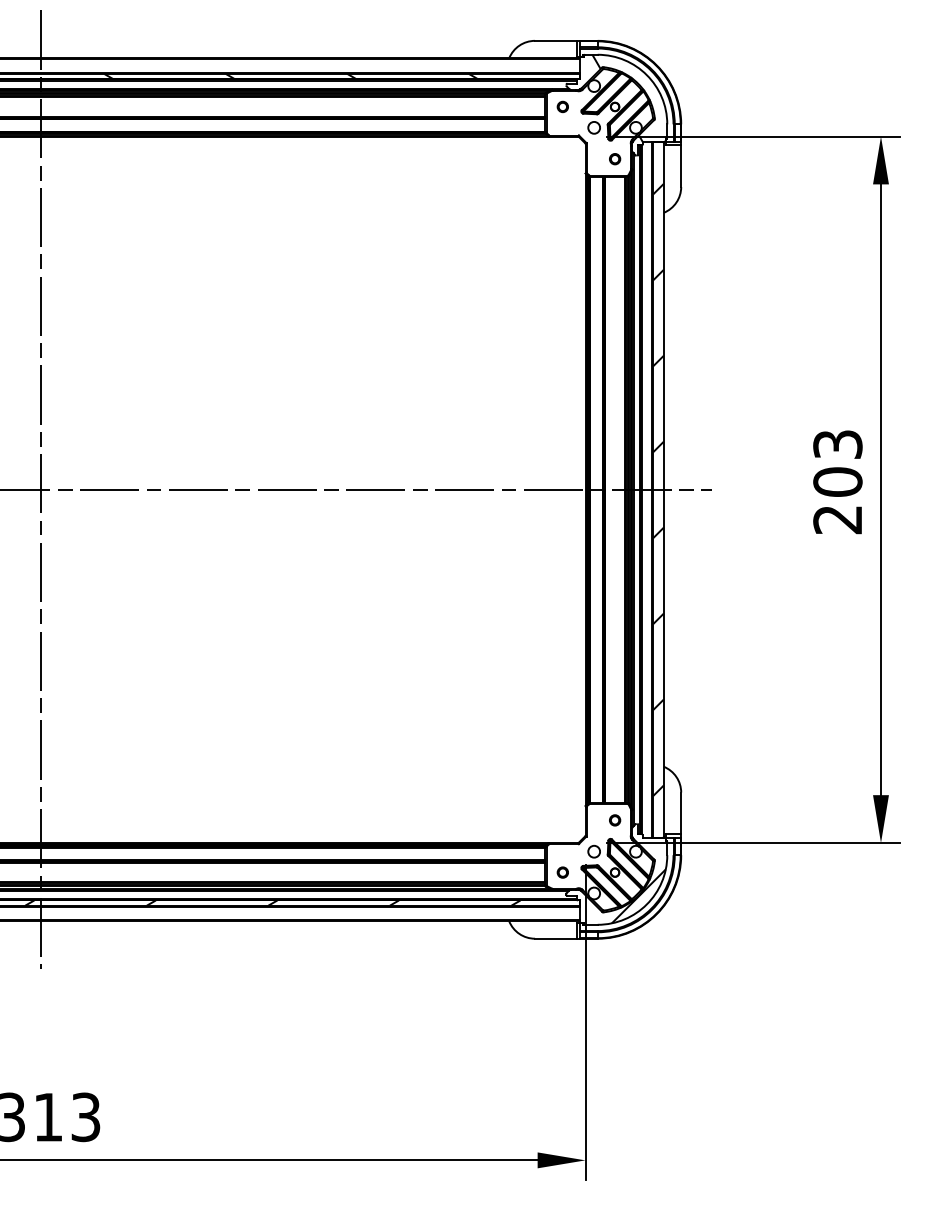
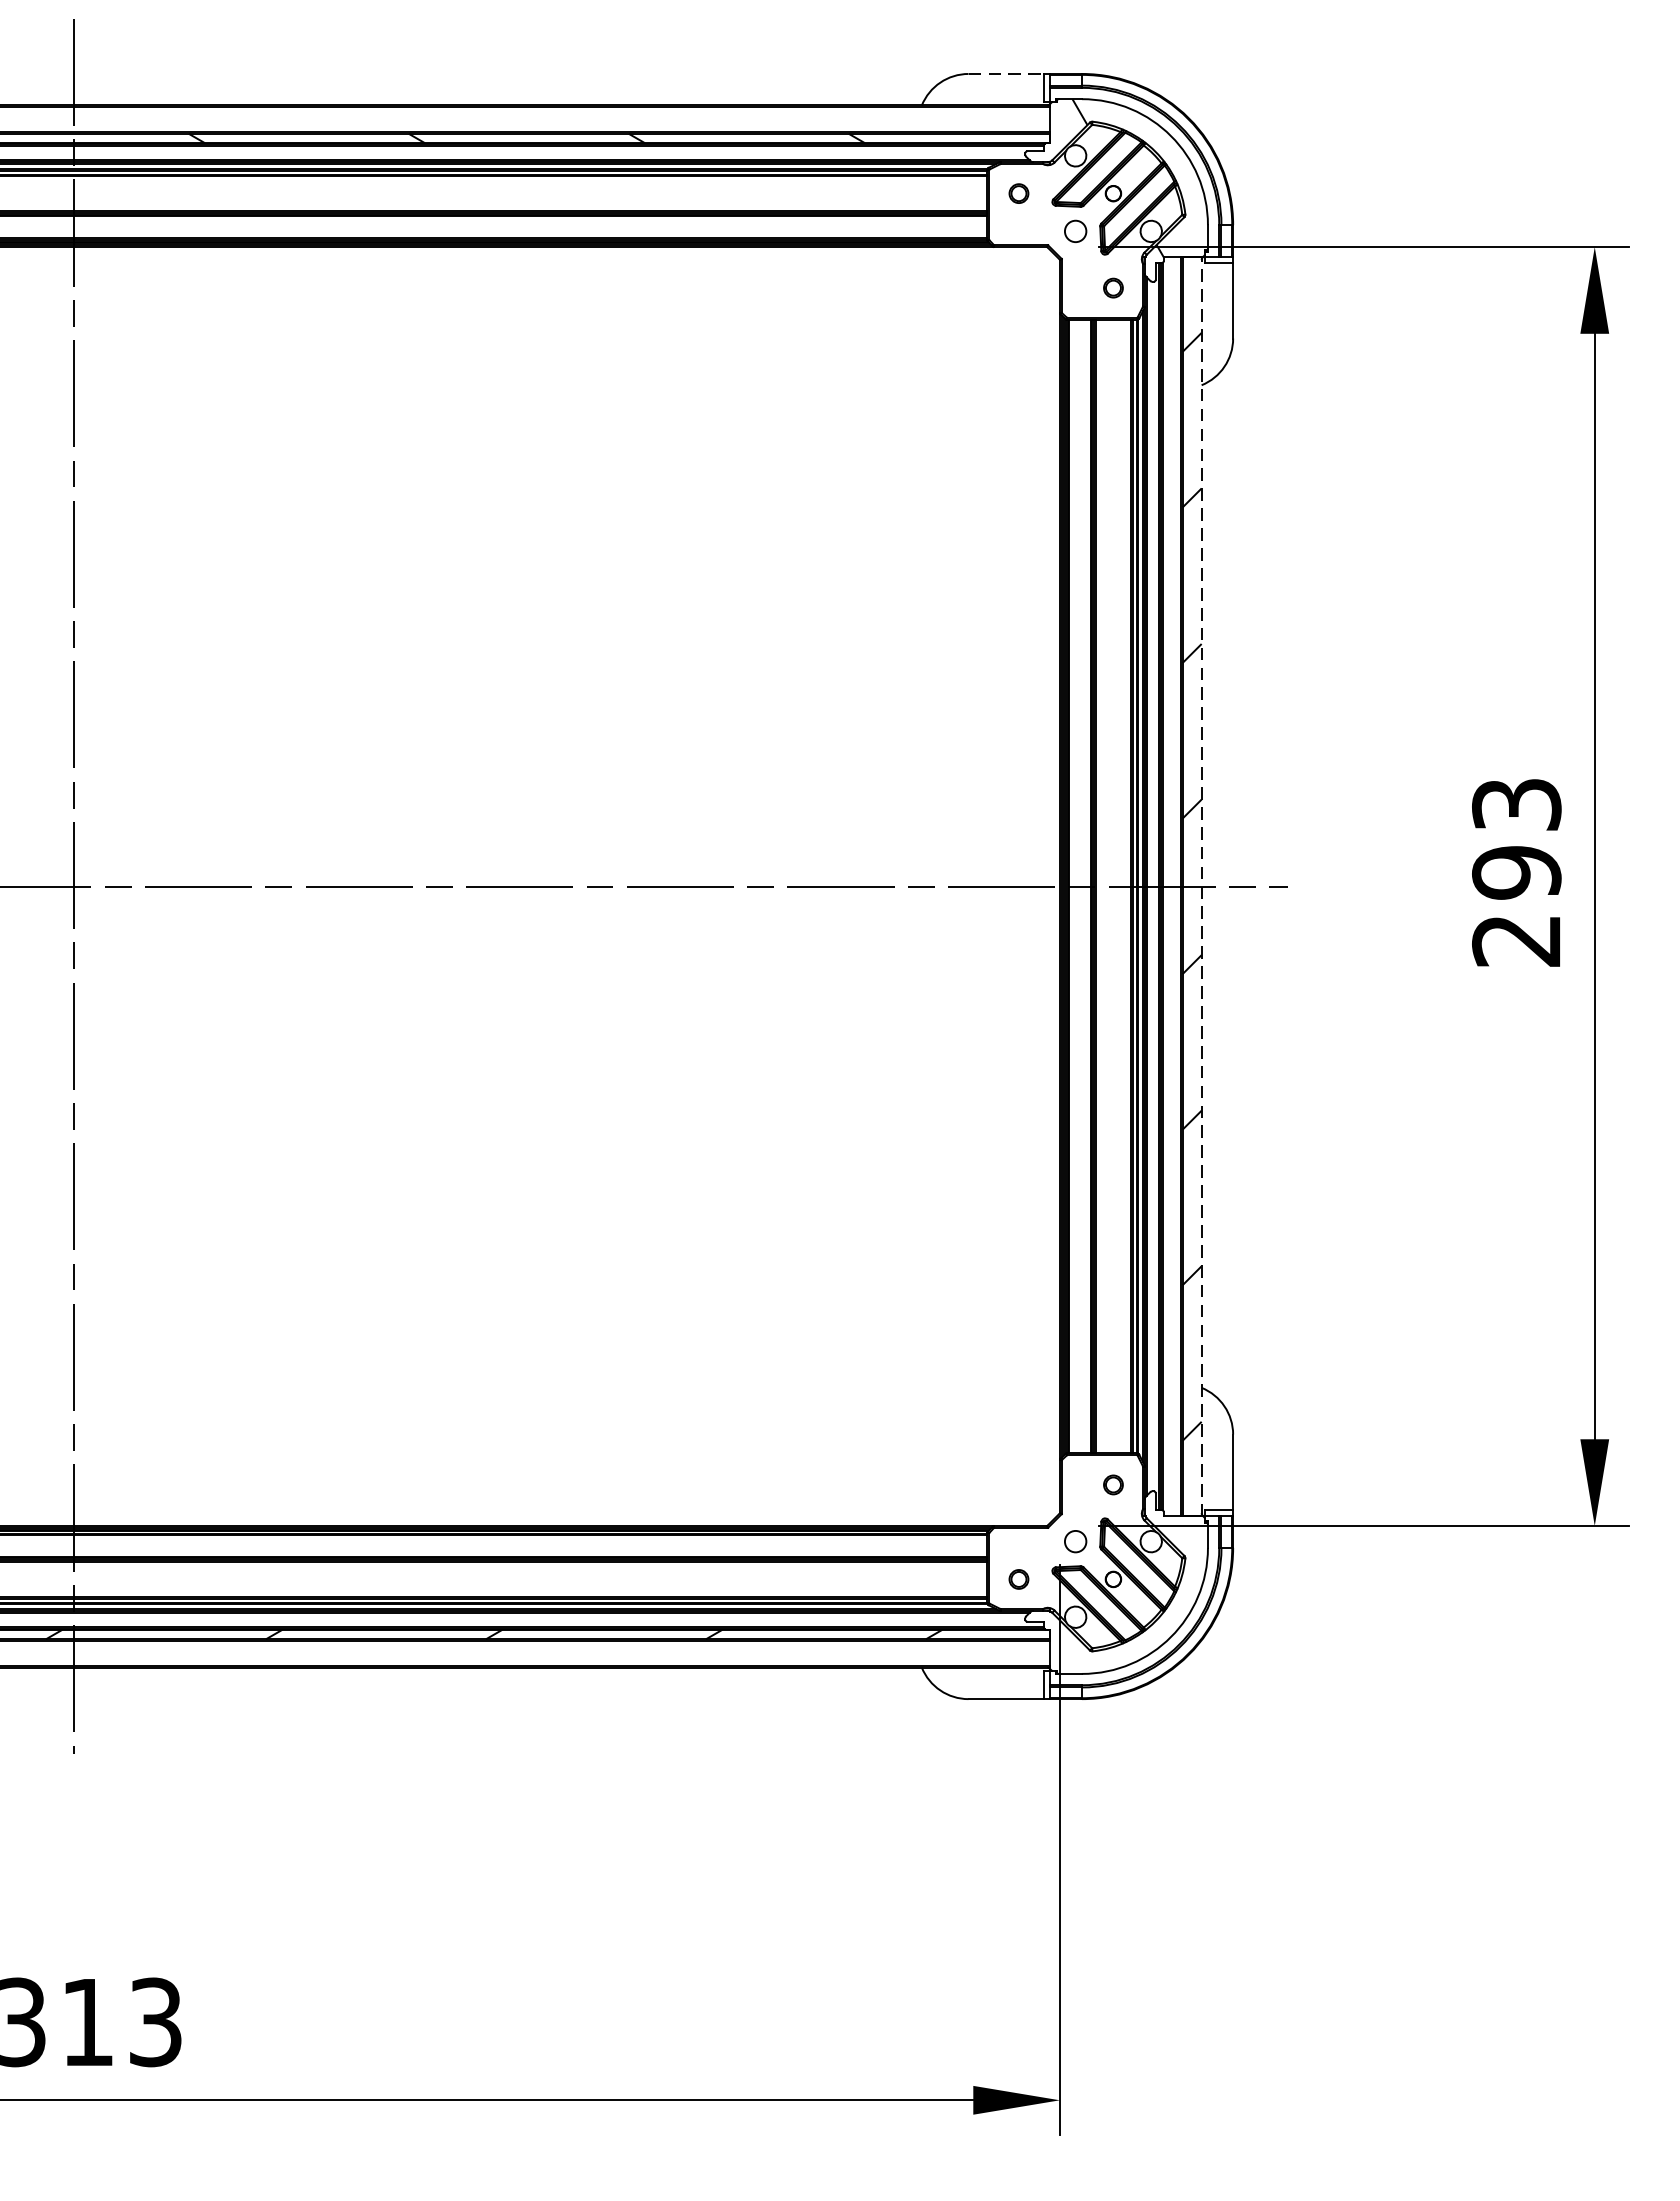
line: (555, 40) -> (1005, 73), solid -> dashed
text: (837, 482) -> (1516, 873), 203 -> 293
line: (663, 489) -> (1201, 886), solid -> dashed
hatch: (638, 896) -> (1155, 1622), removed

